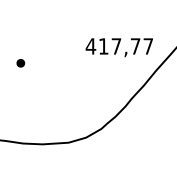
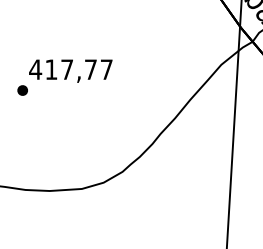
text: (119, 47) -> (70, 70), moved

